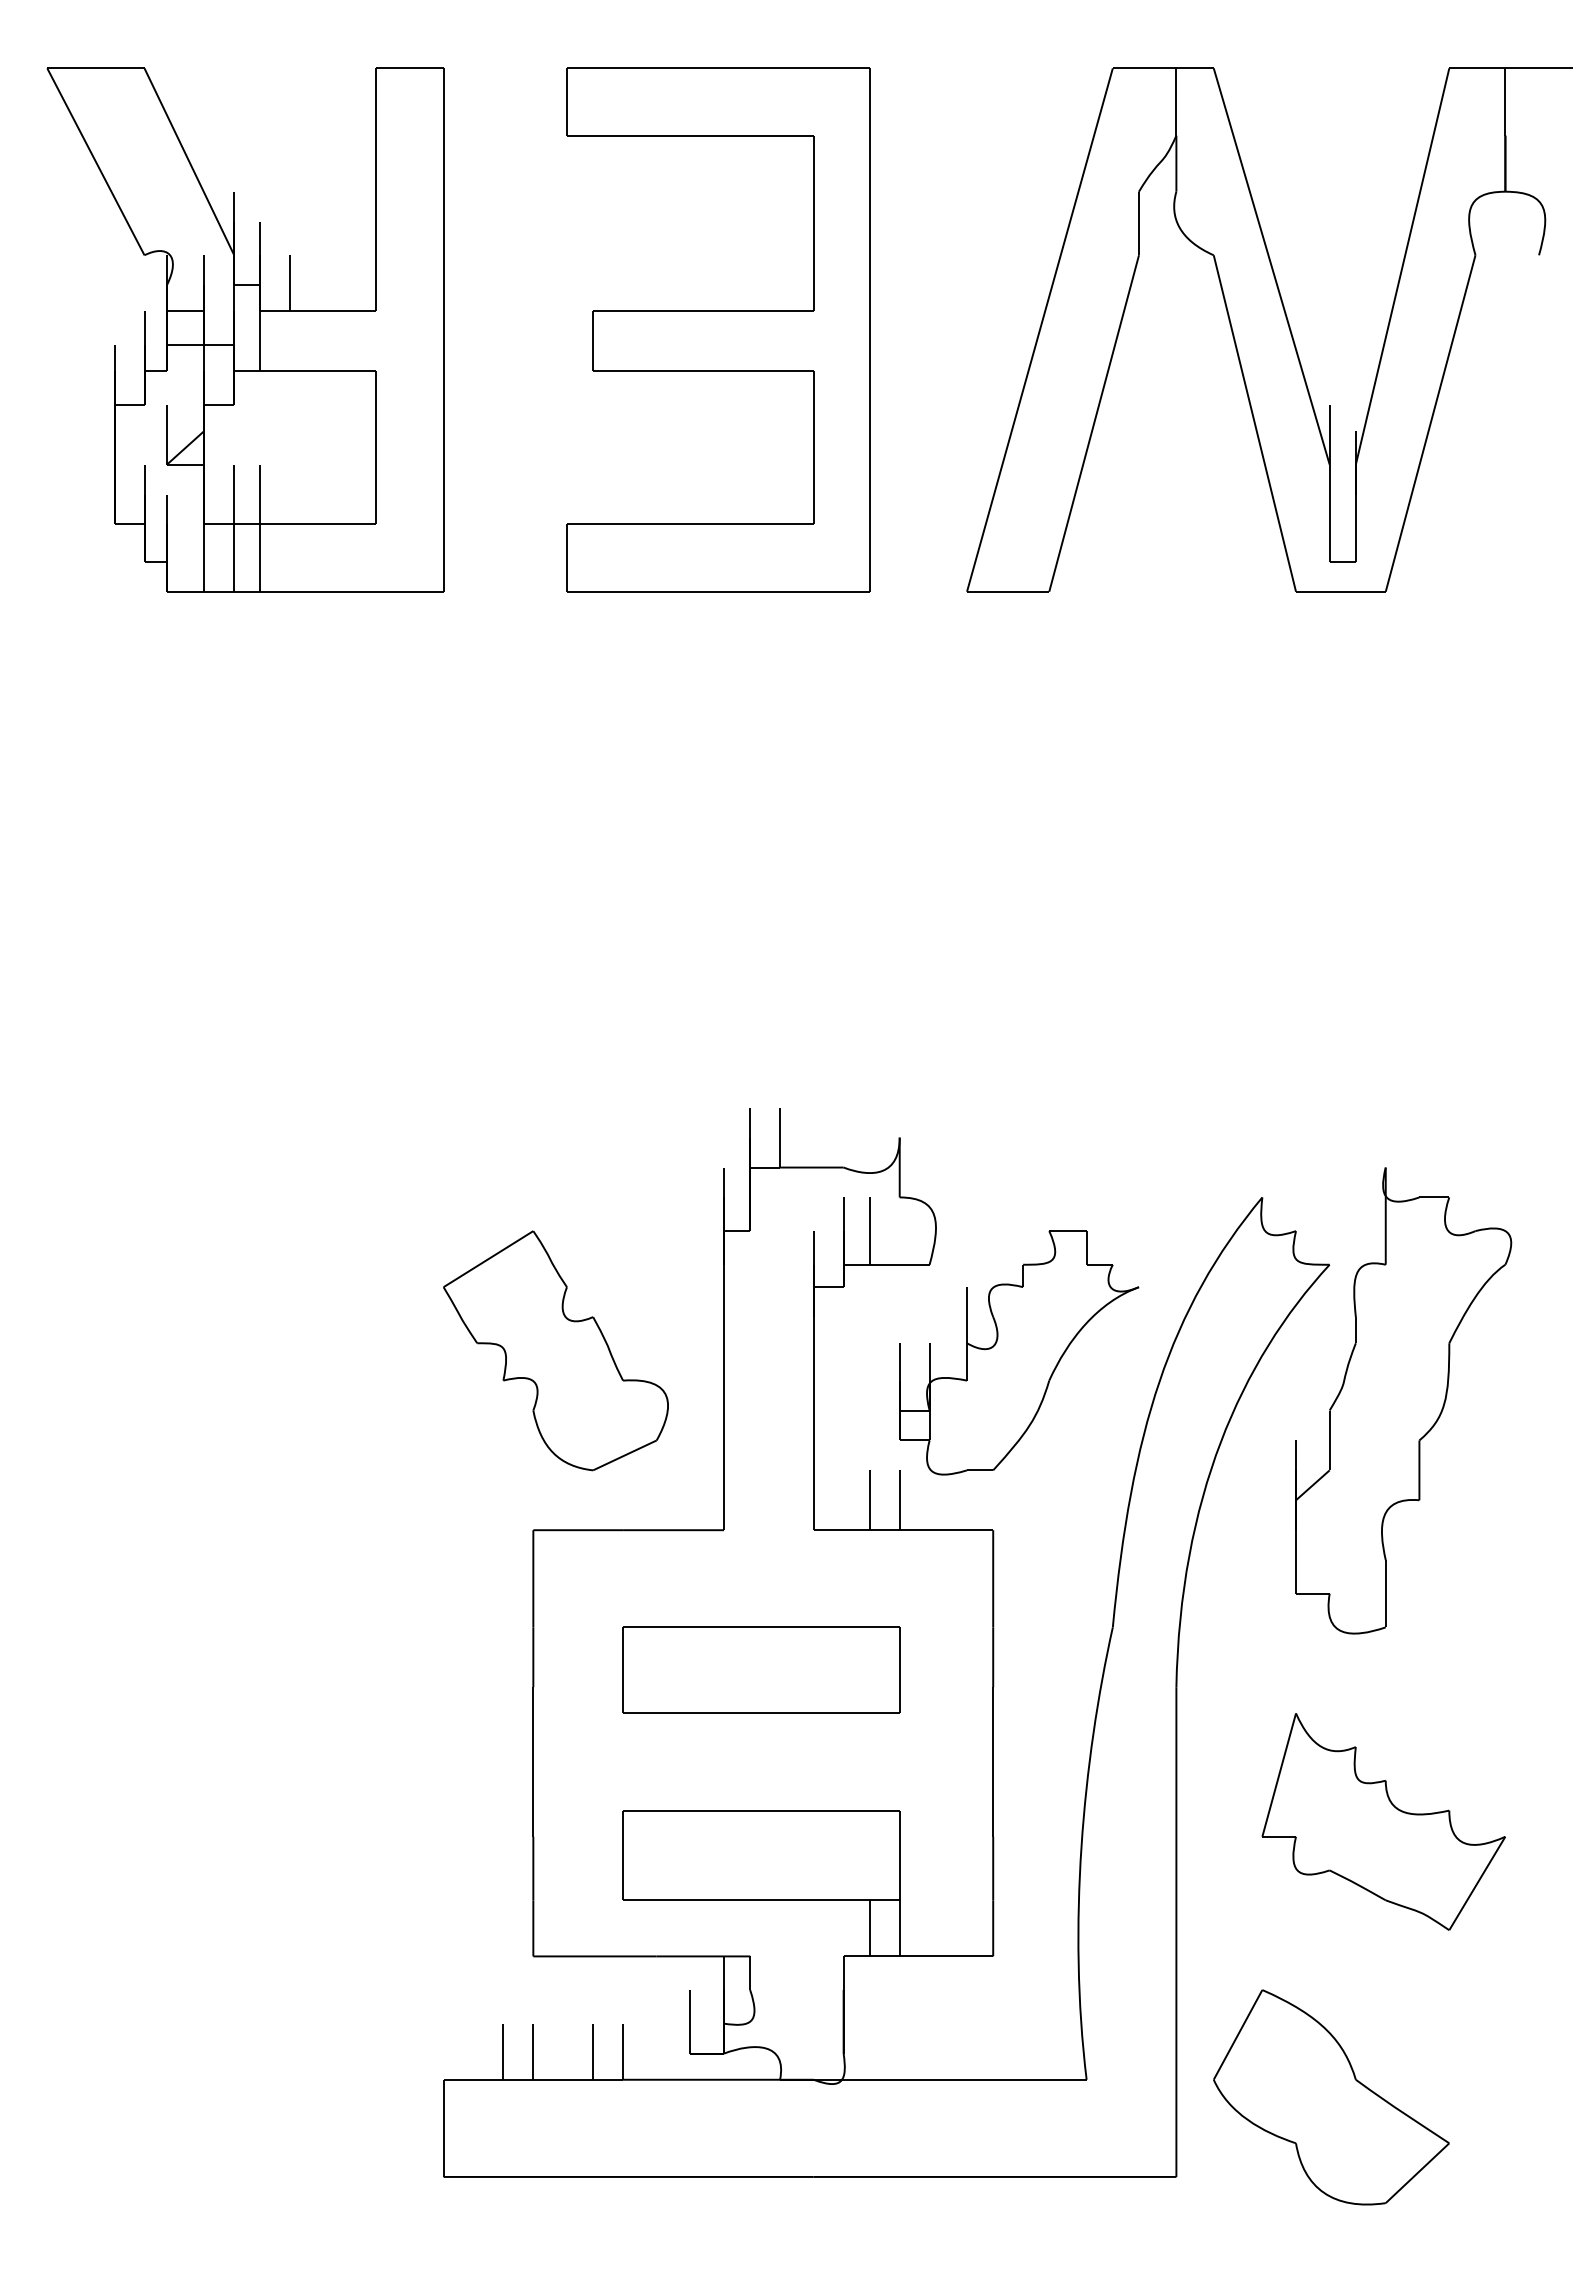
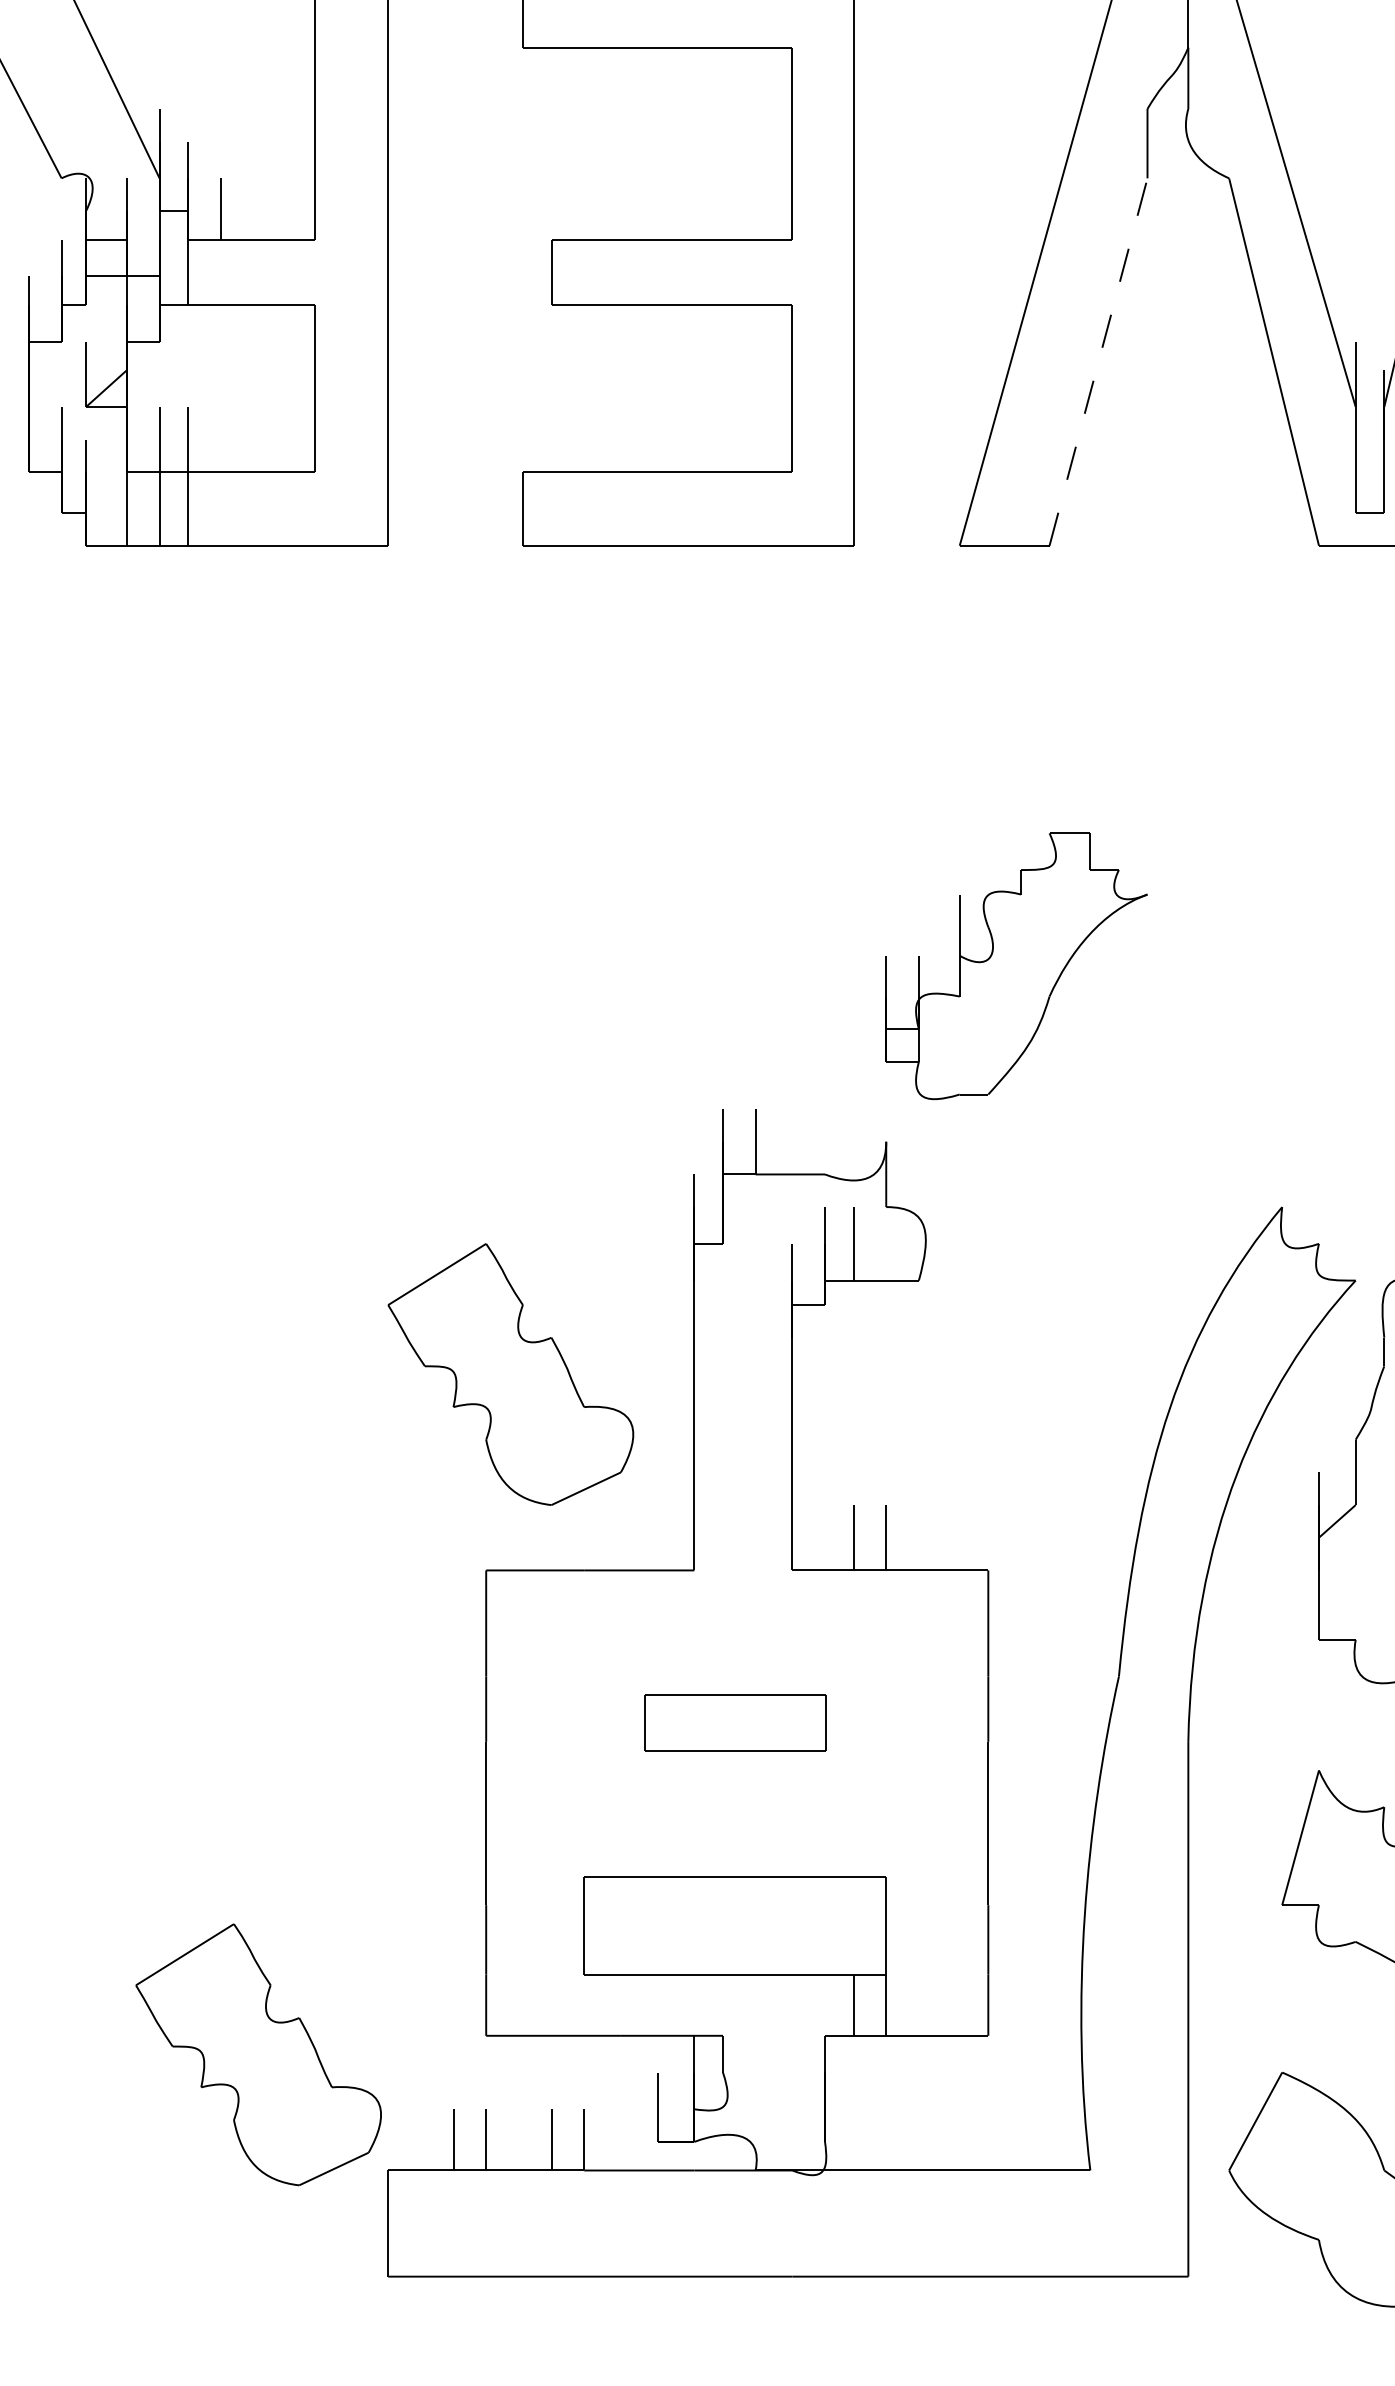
line: (1094, 423) -> (1098, 362), solid -> dashed
part: (1019, 1352) -> (1017, 965), moved
part: (761, 1669) -> (735, 1722), size x0.6
part: (324, 1973) -> (258, 2054), added

